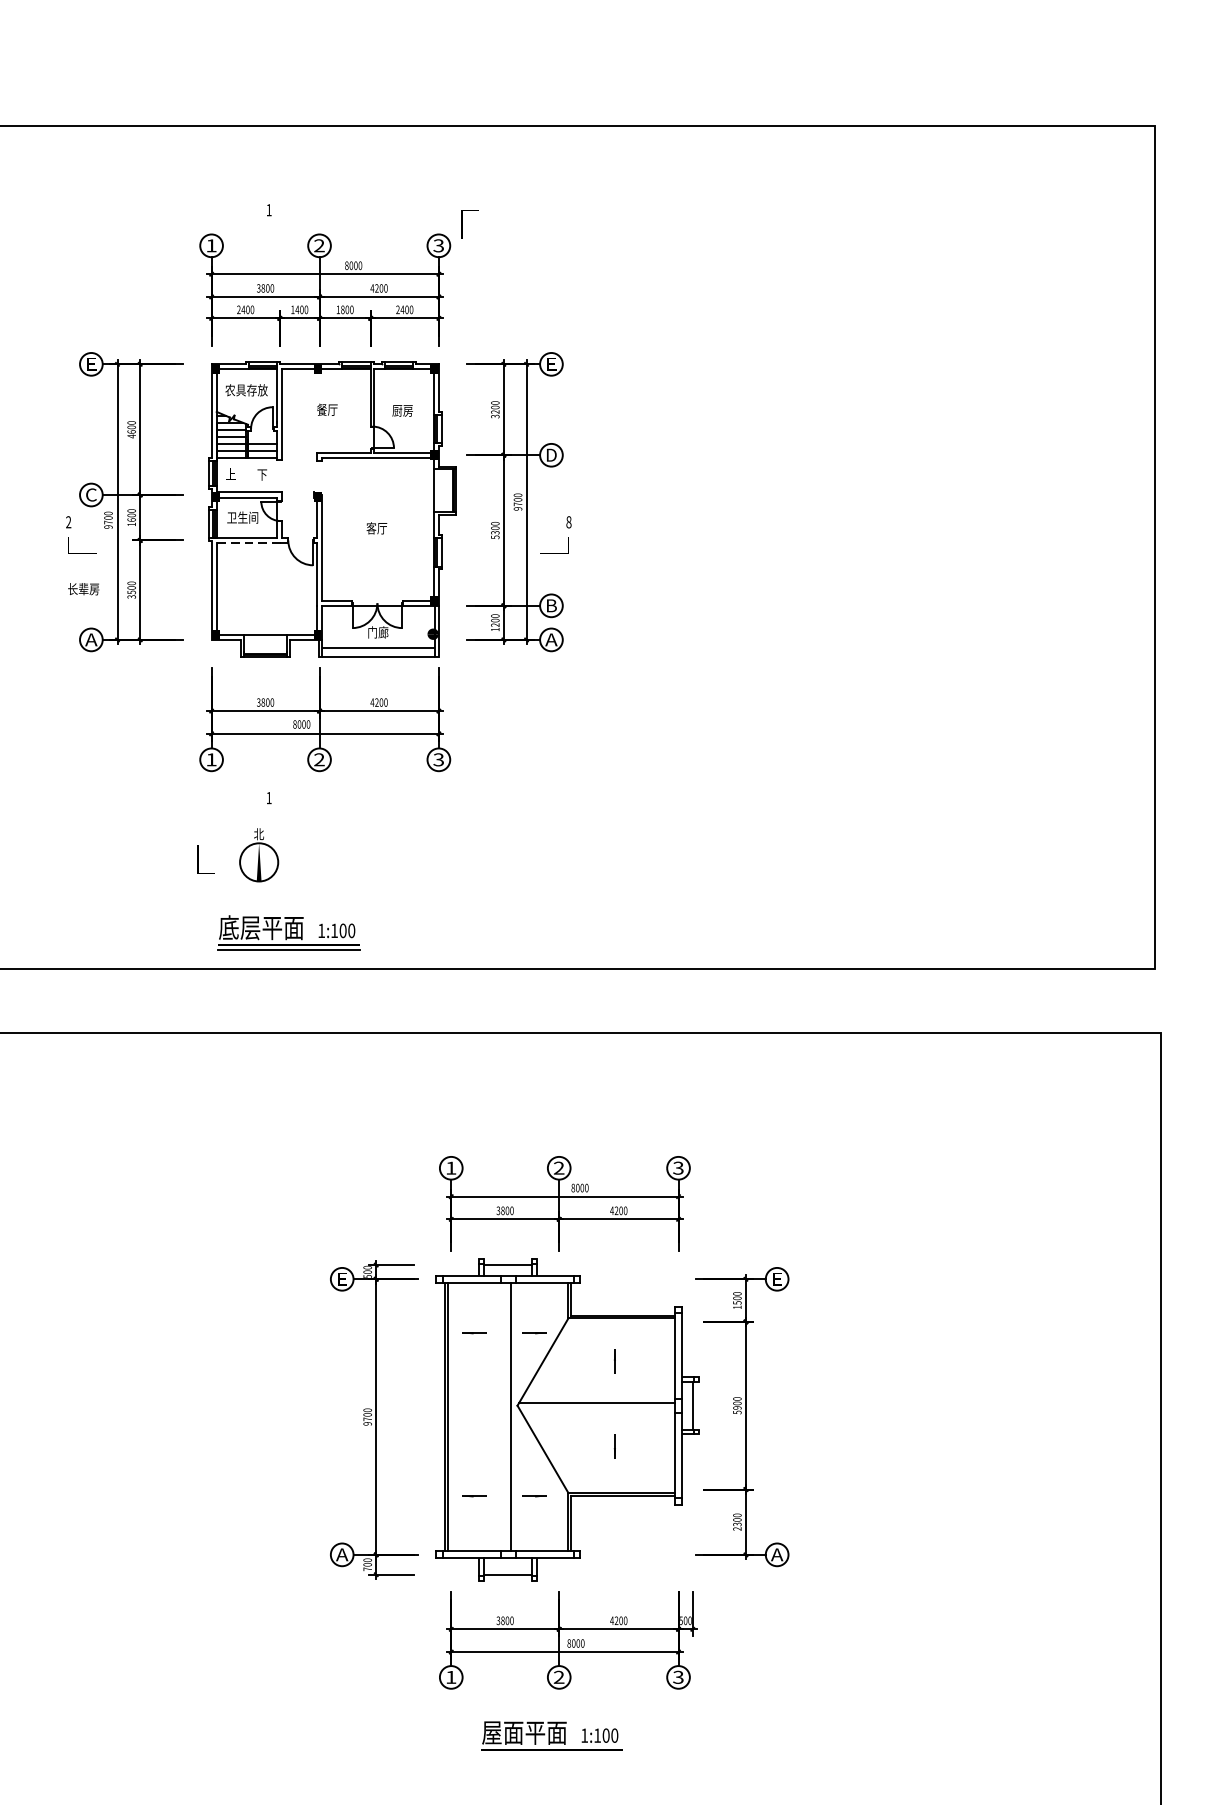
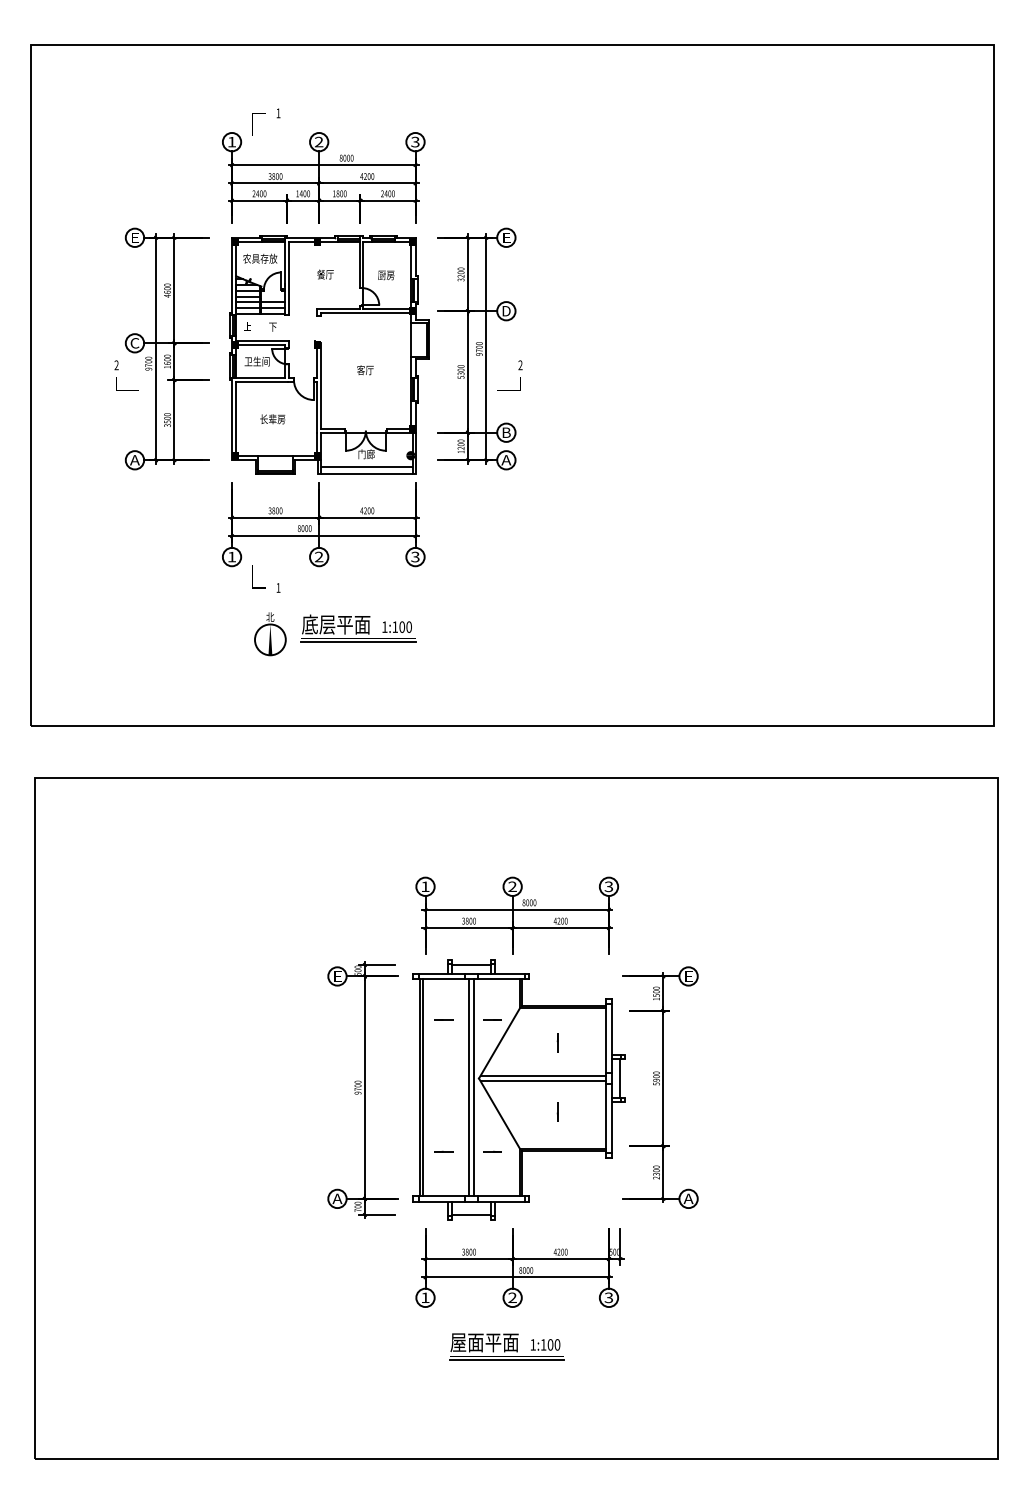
line: (462, 223) -> (252, 124), moved
text: (568, 522) -> (520, 365), 8 -> 2
line: (248, 543) -> (261, 382), dashed -> solid
text: (83, 589) -> (272, 419), moved
line: (198, 859) -> (252, 576), moved
part: (288, 932) -> (358, 628), moved
line: (597, 1408) -> (543, 1080), added
line: (505, 1416) -> (469, 1087), added
line: (551, 1755) -> (506, 1360), added

